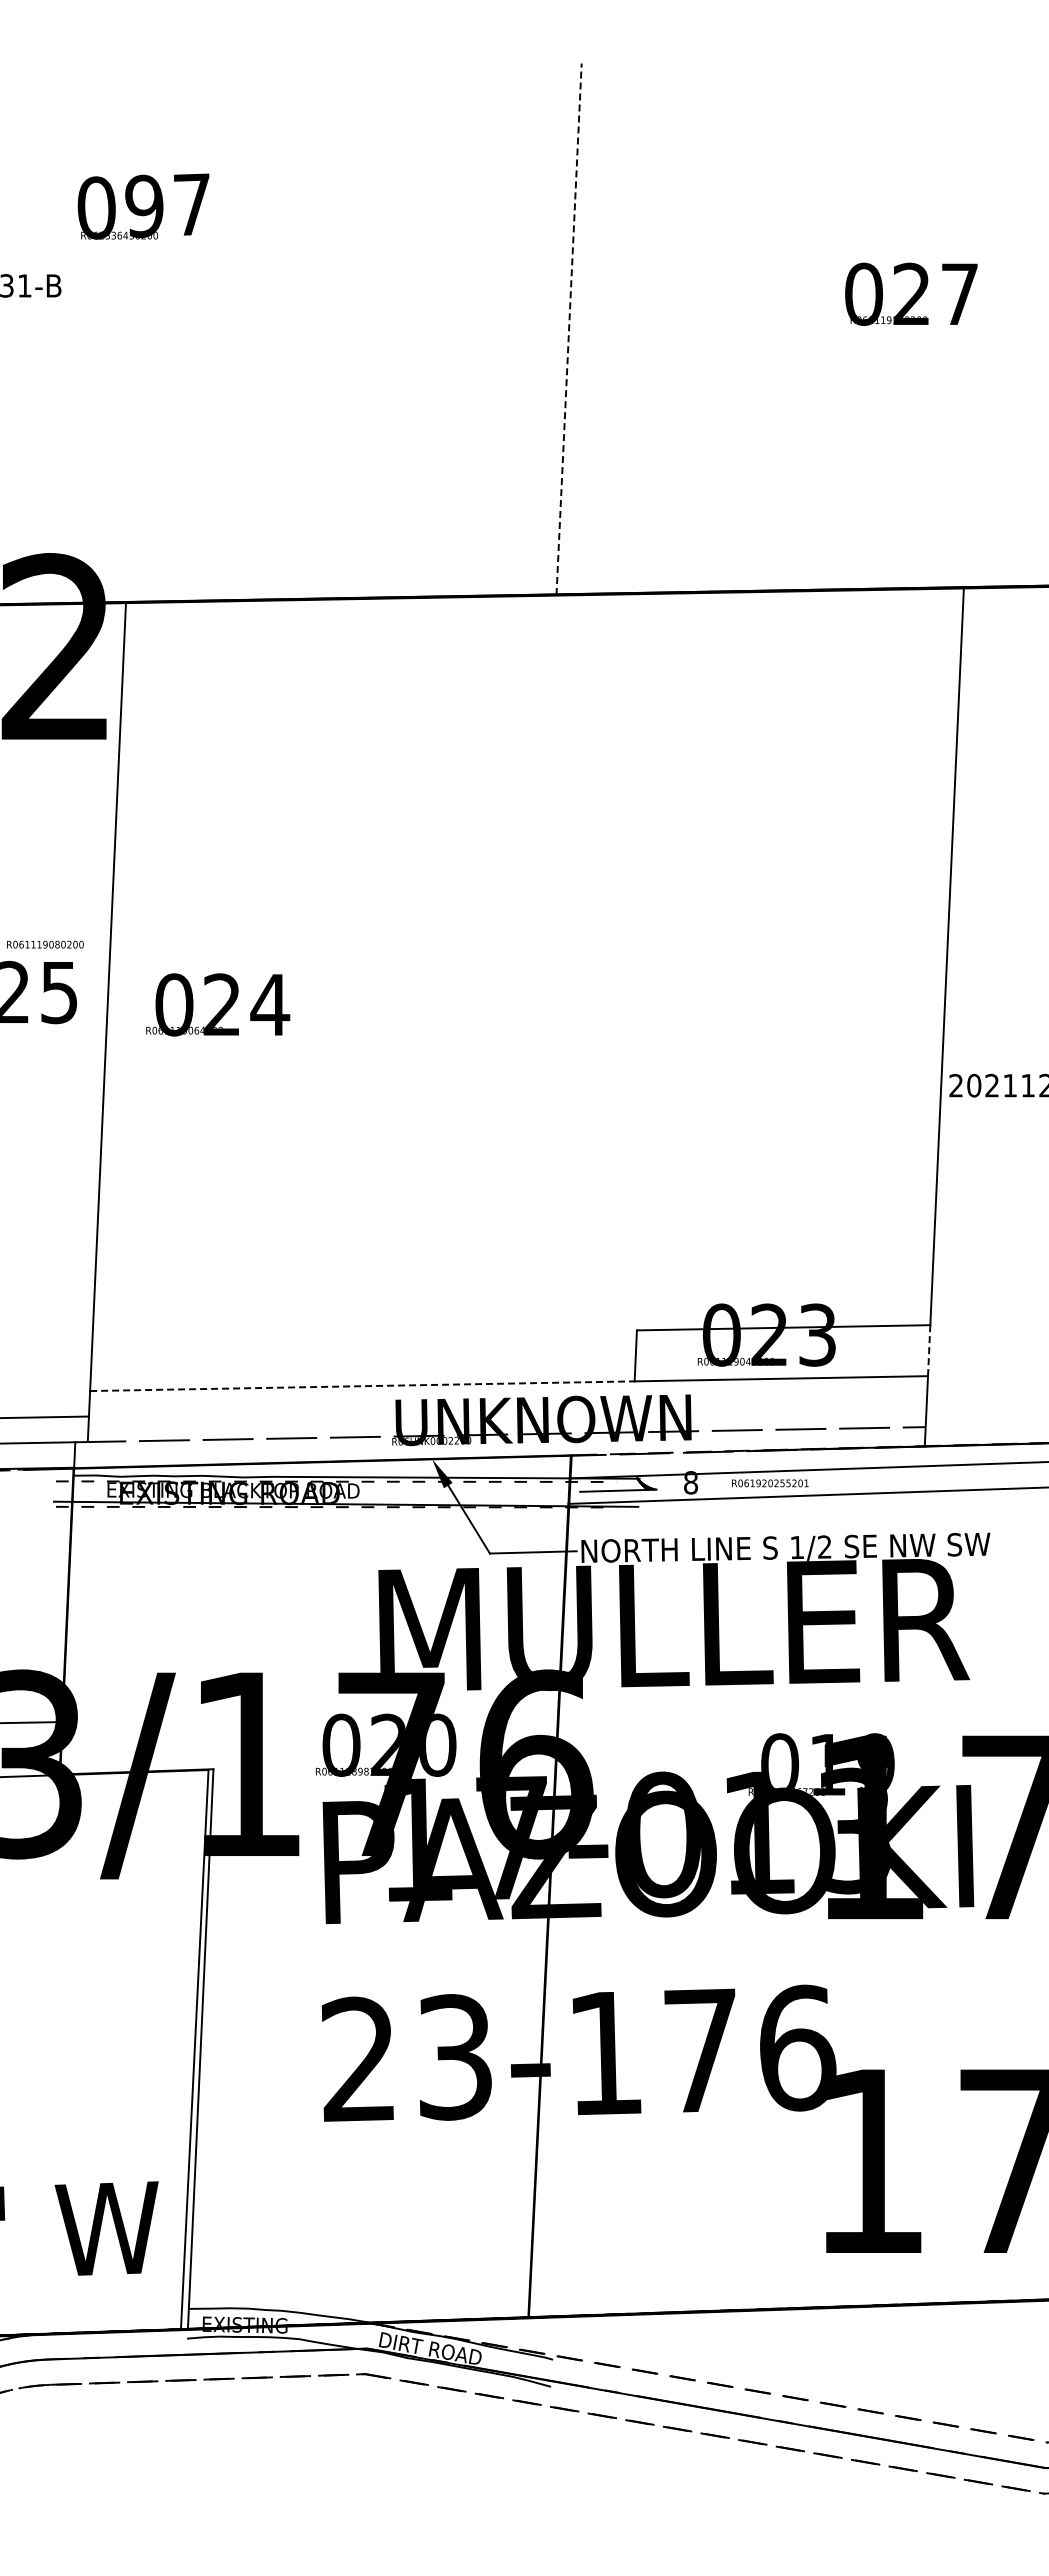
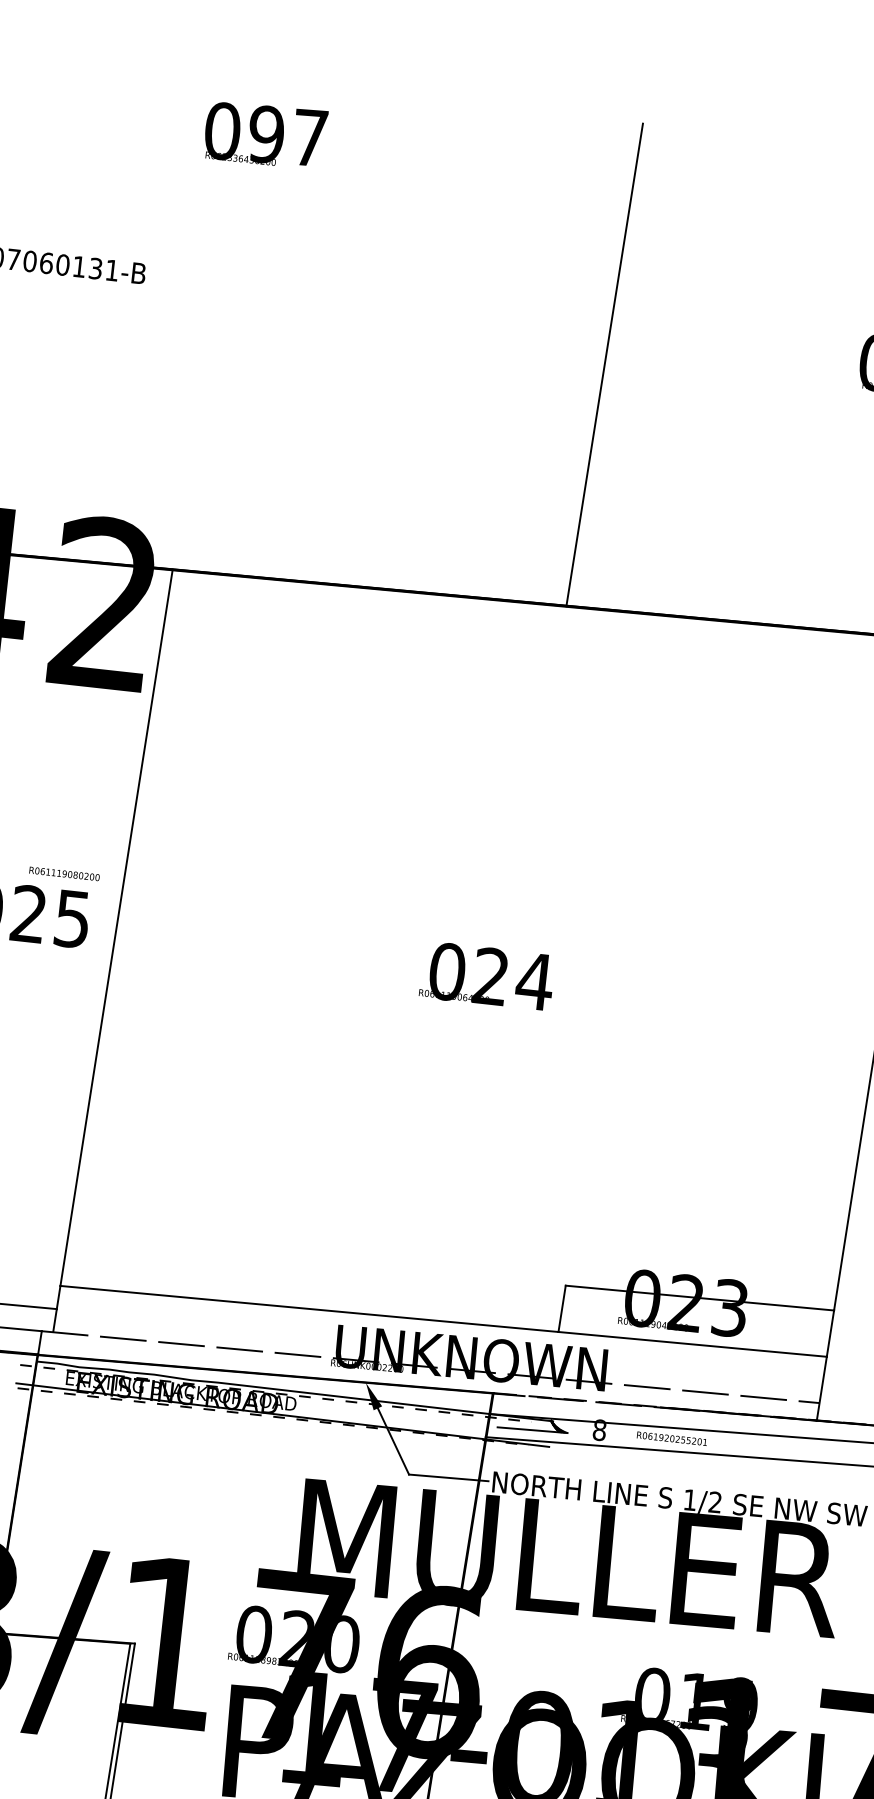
text: (143, 206) -> (265, 134), moved
line: (569, 329) -> (605, 365), dashed -> solid
text: (218, 1004) -> (487, 975), moved
line: (929, 1350) -> (830, 1333), dashed -> solid
line: (362, 1386) -> (309, 1309), dashed -> solid

